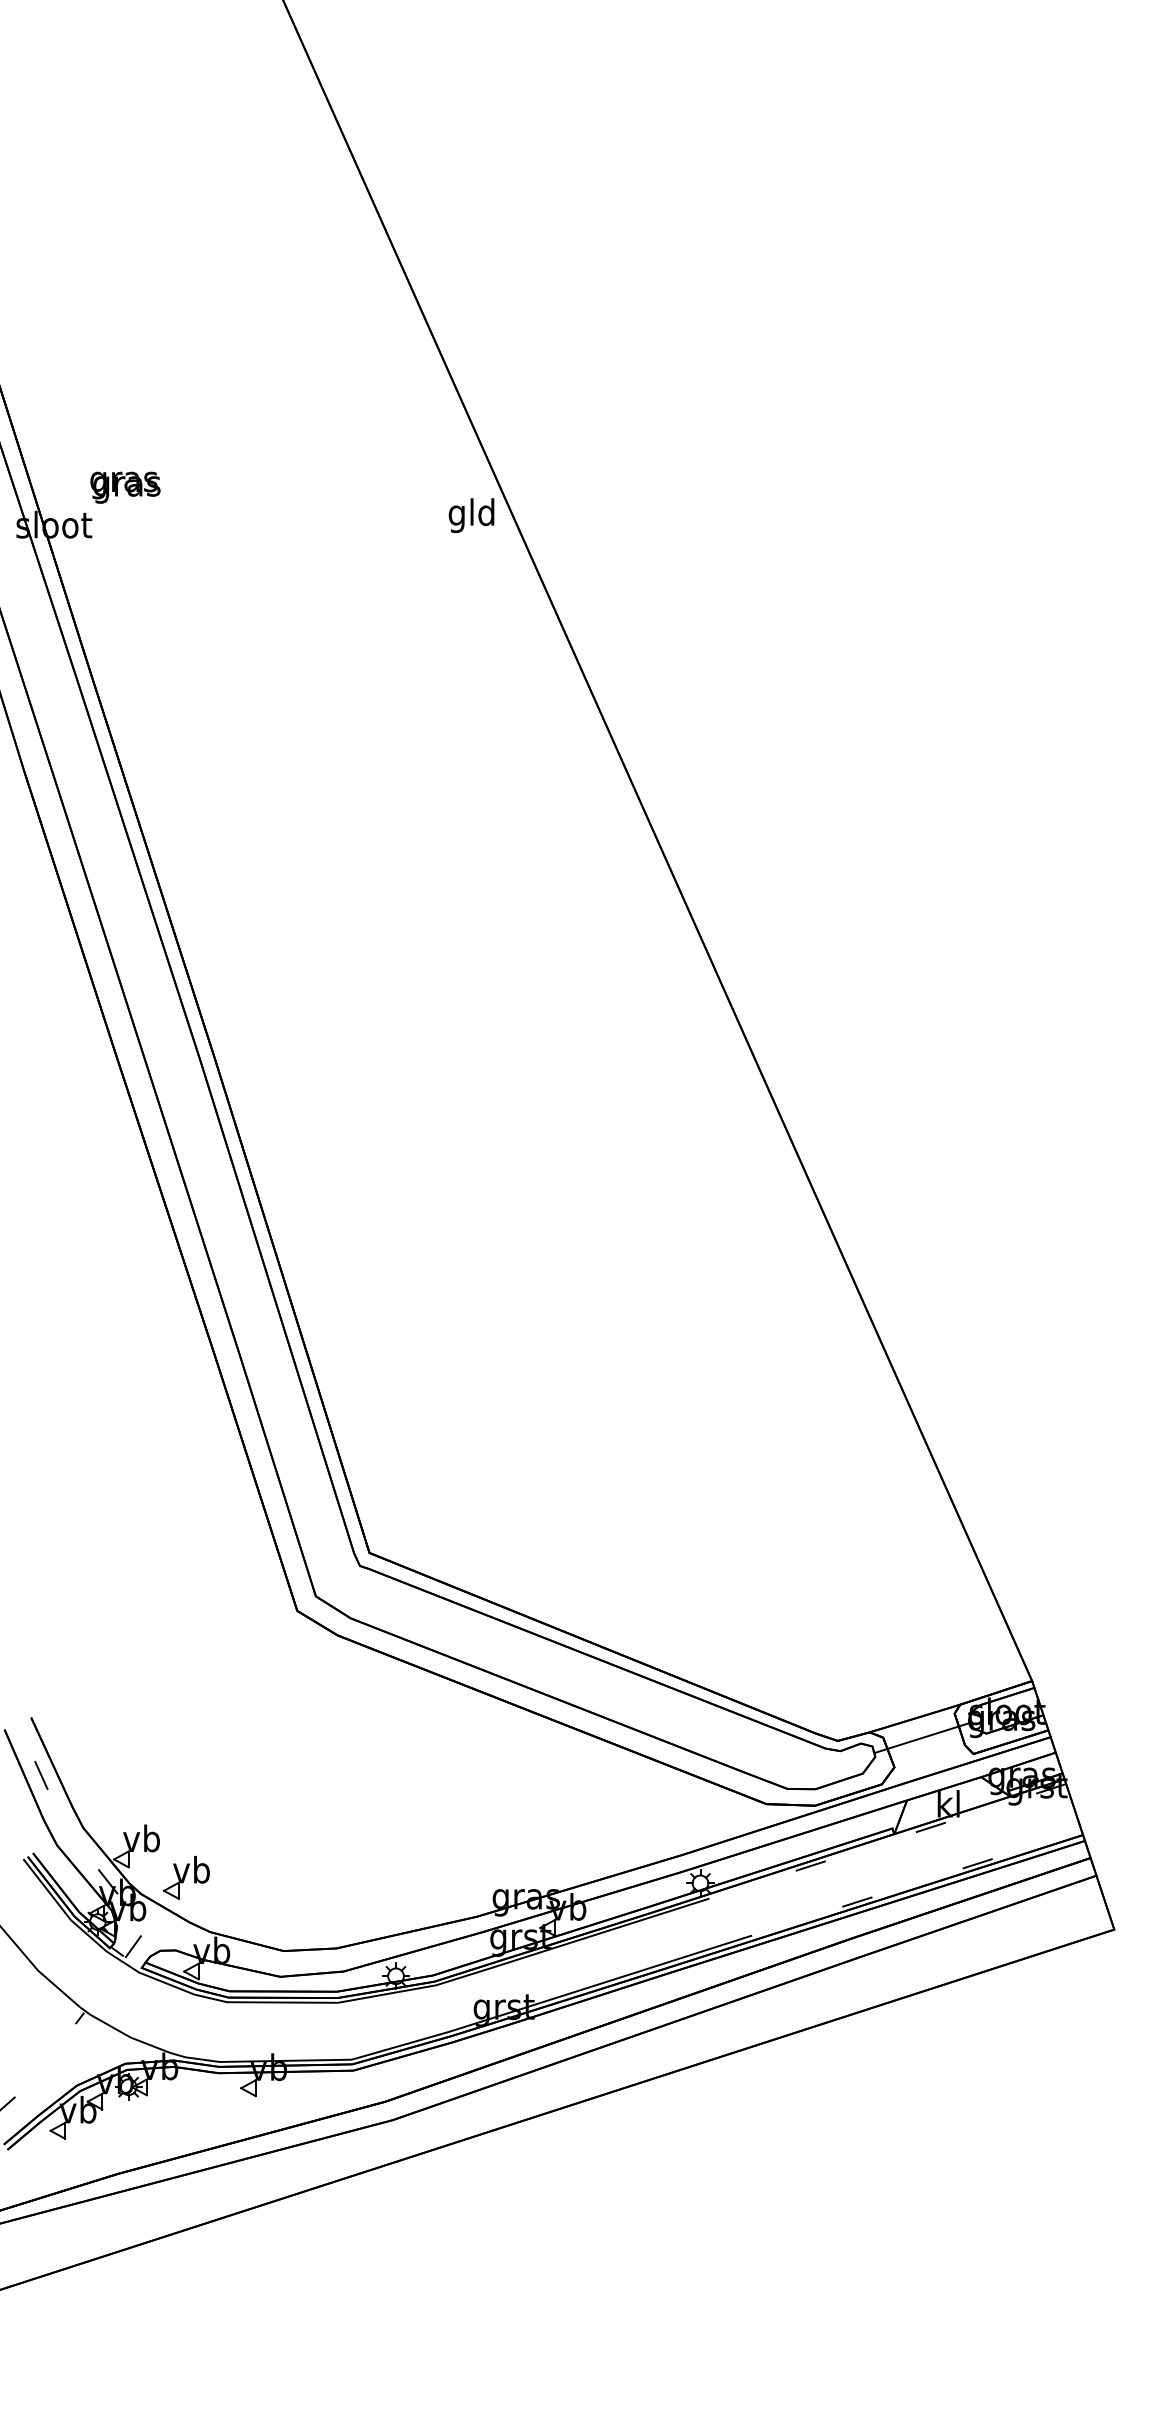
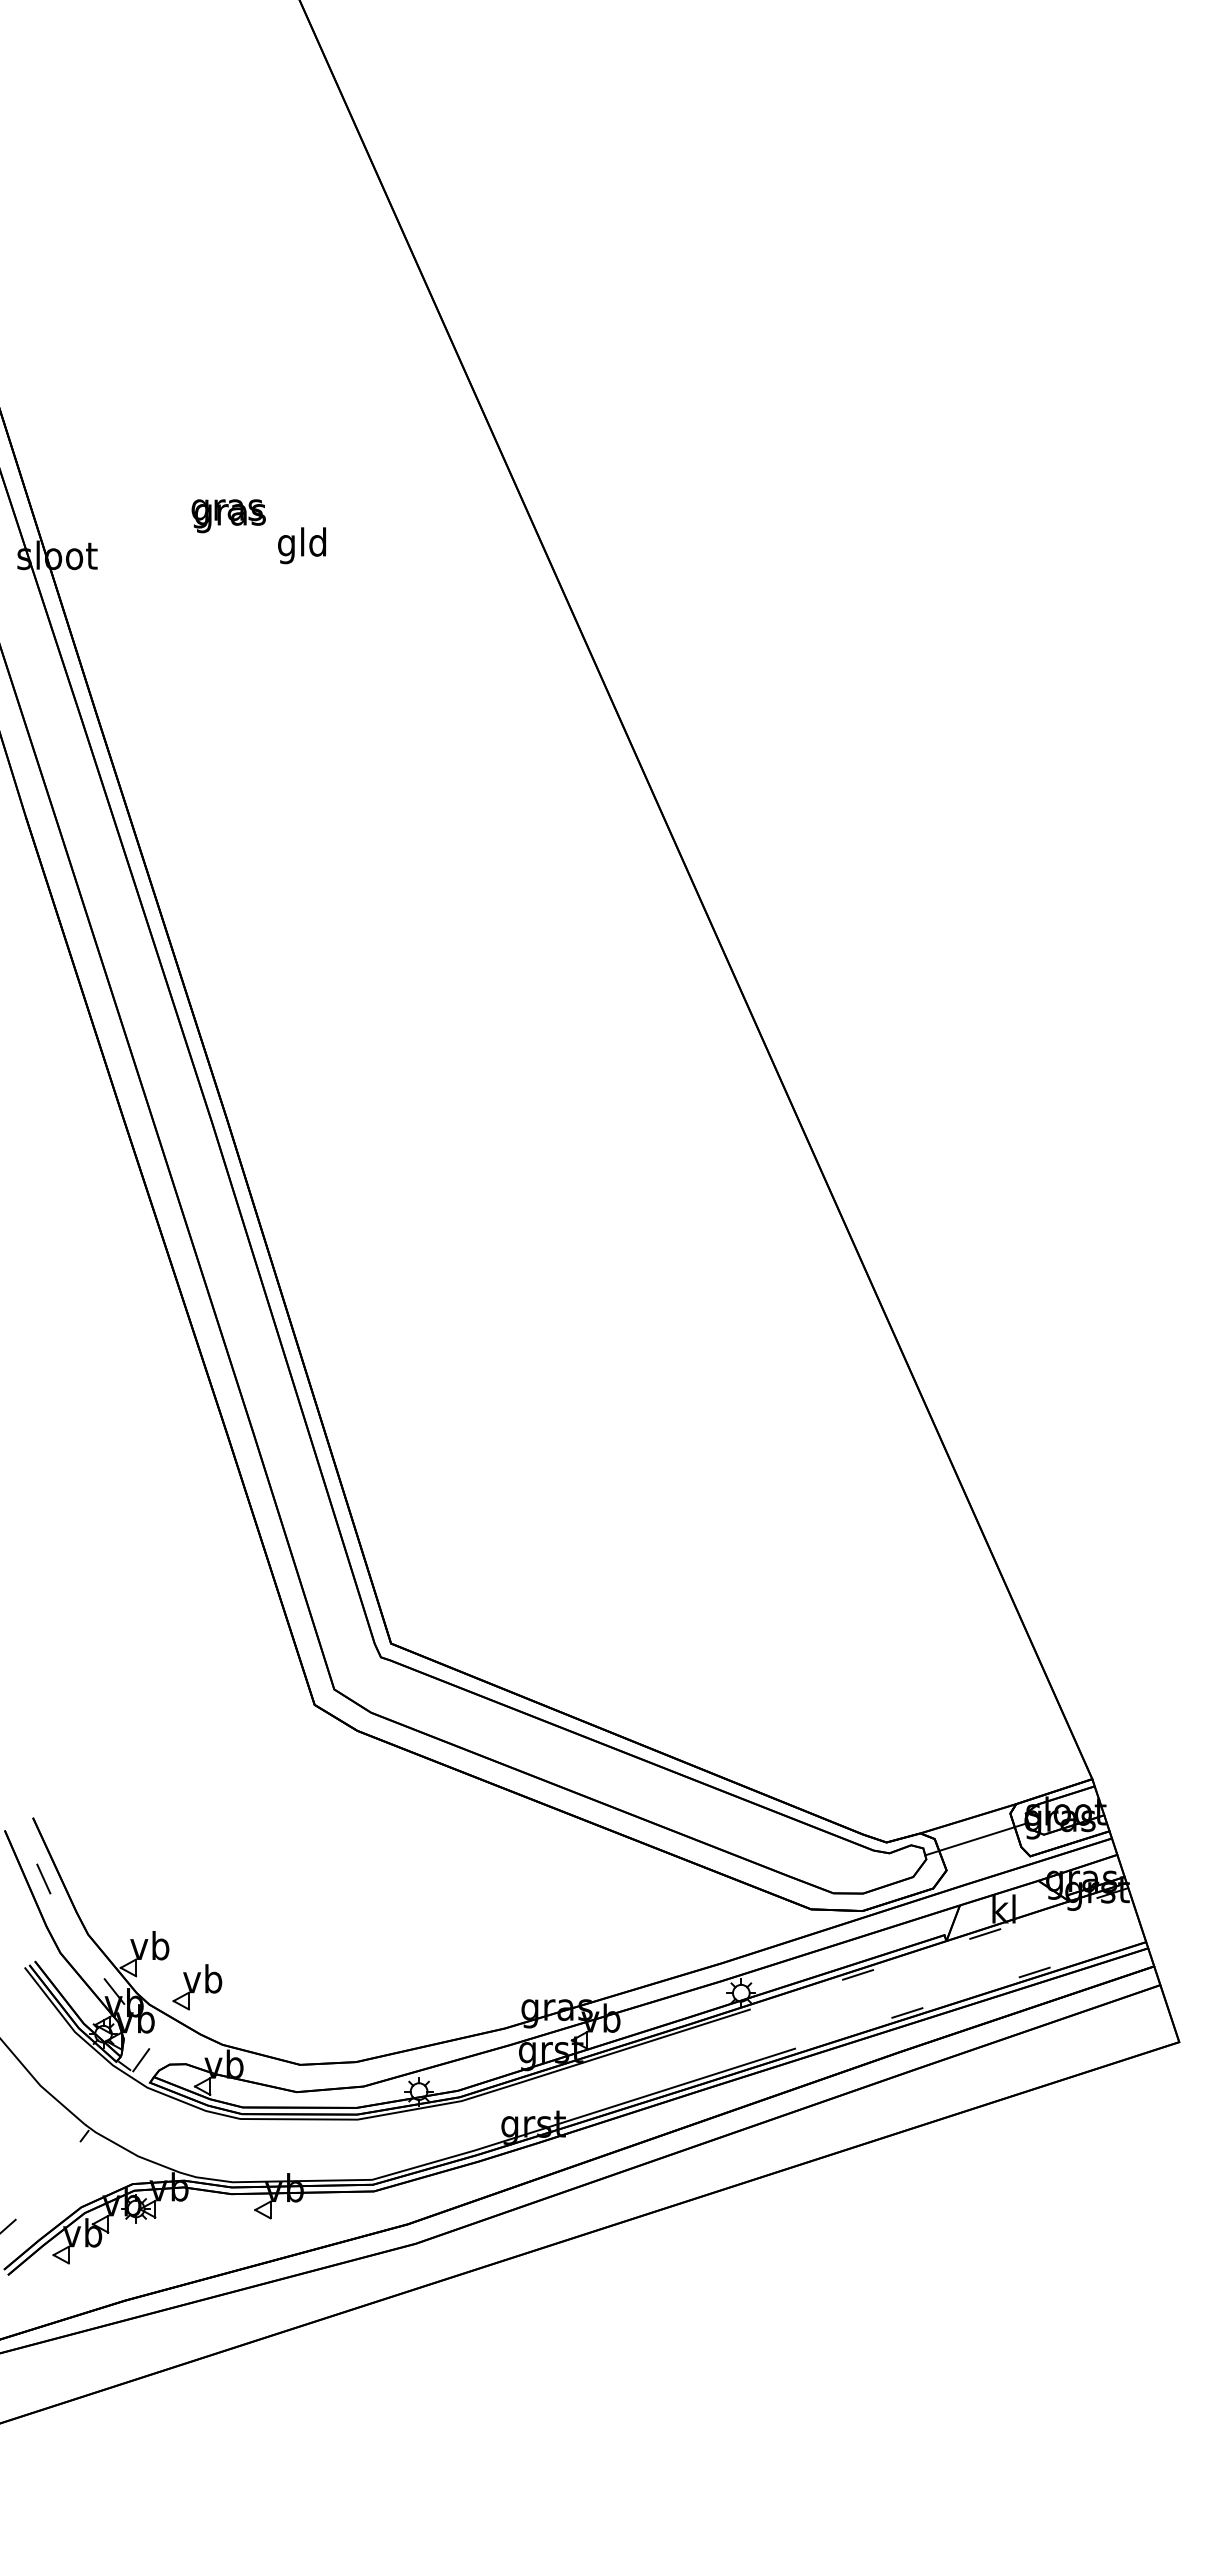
text: (125, 488) -> (228, 516), moved
text: (471, 515) -> (301, 545), moved

